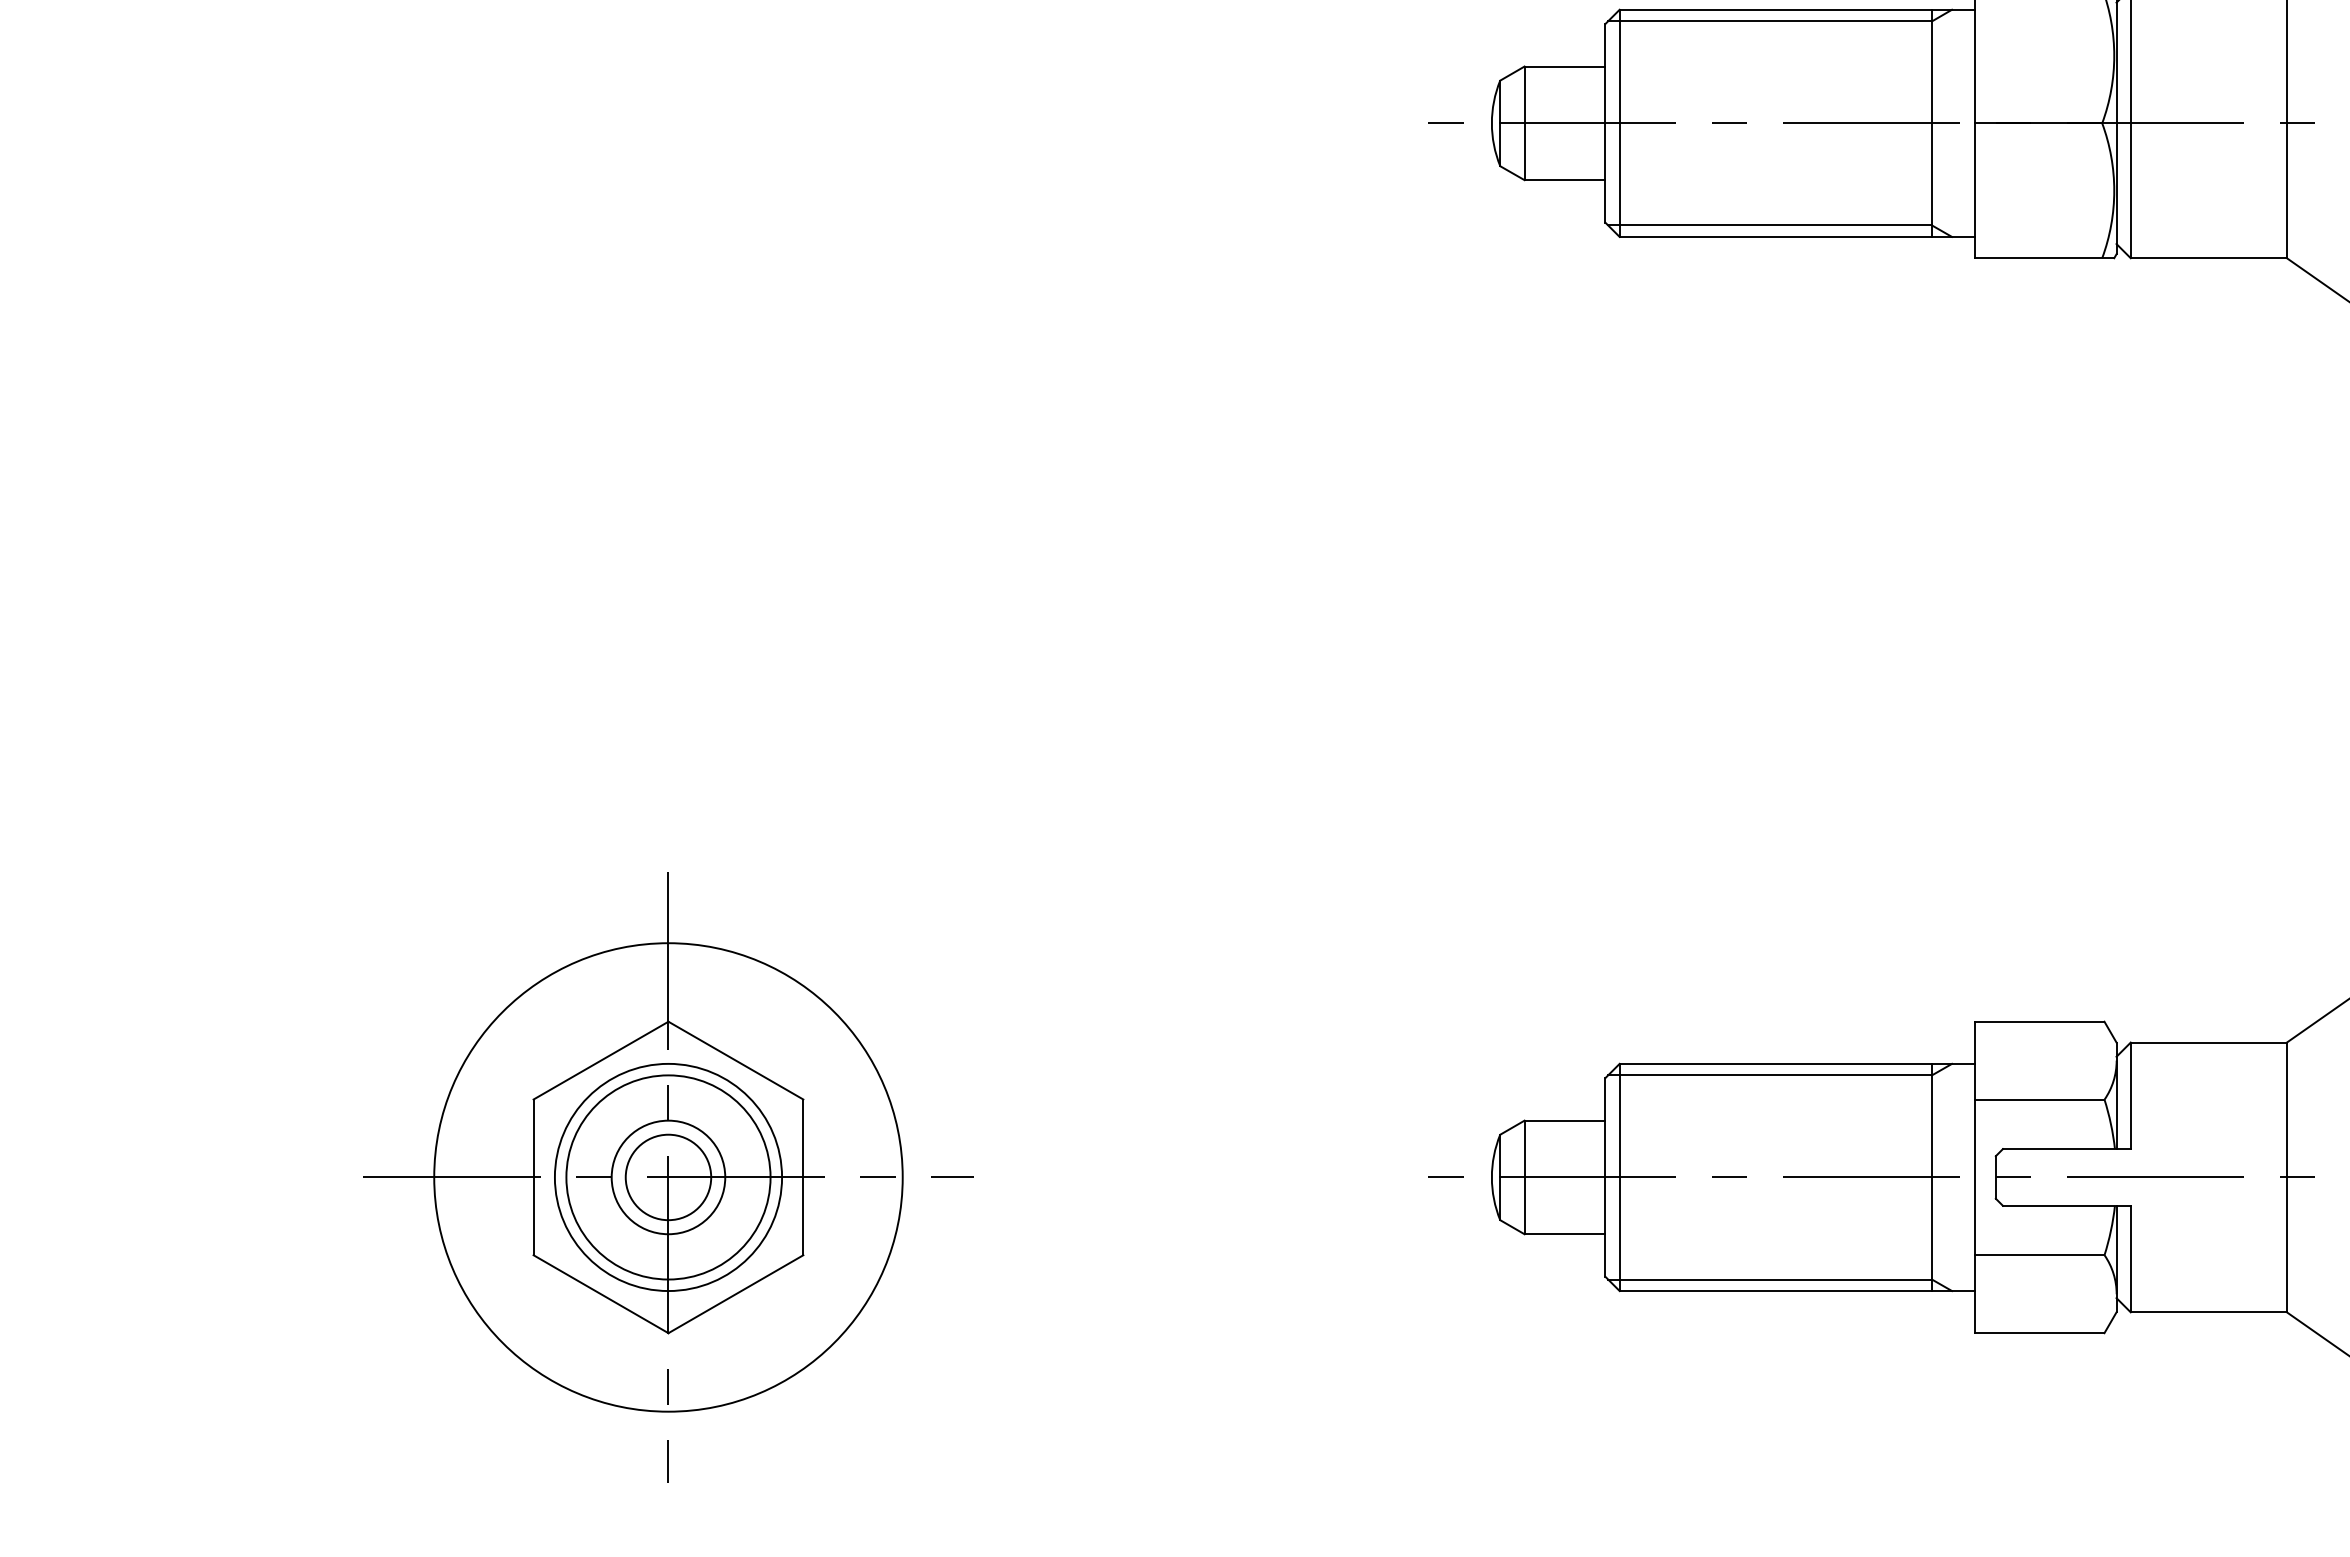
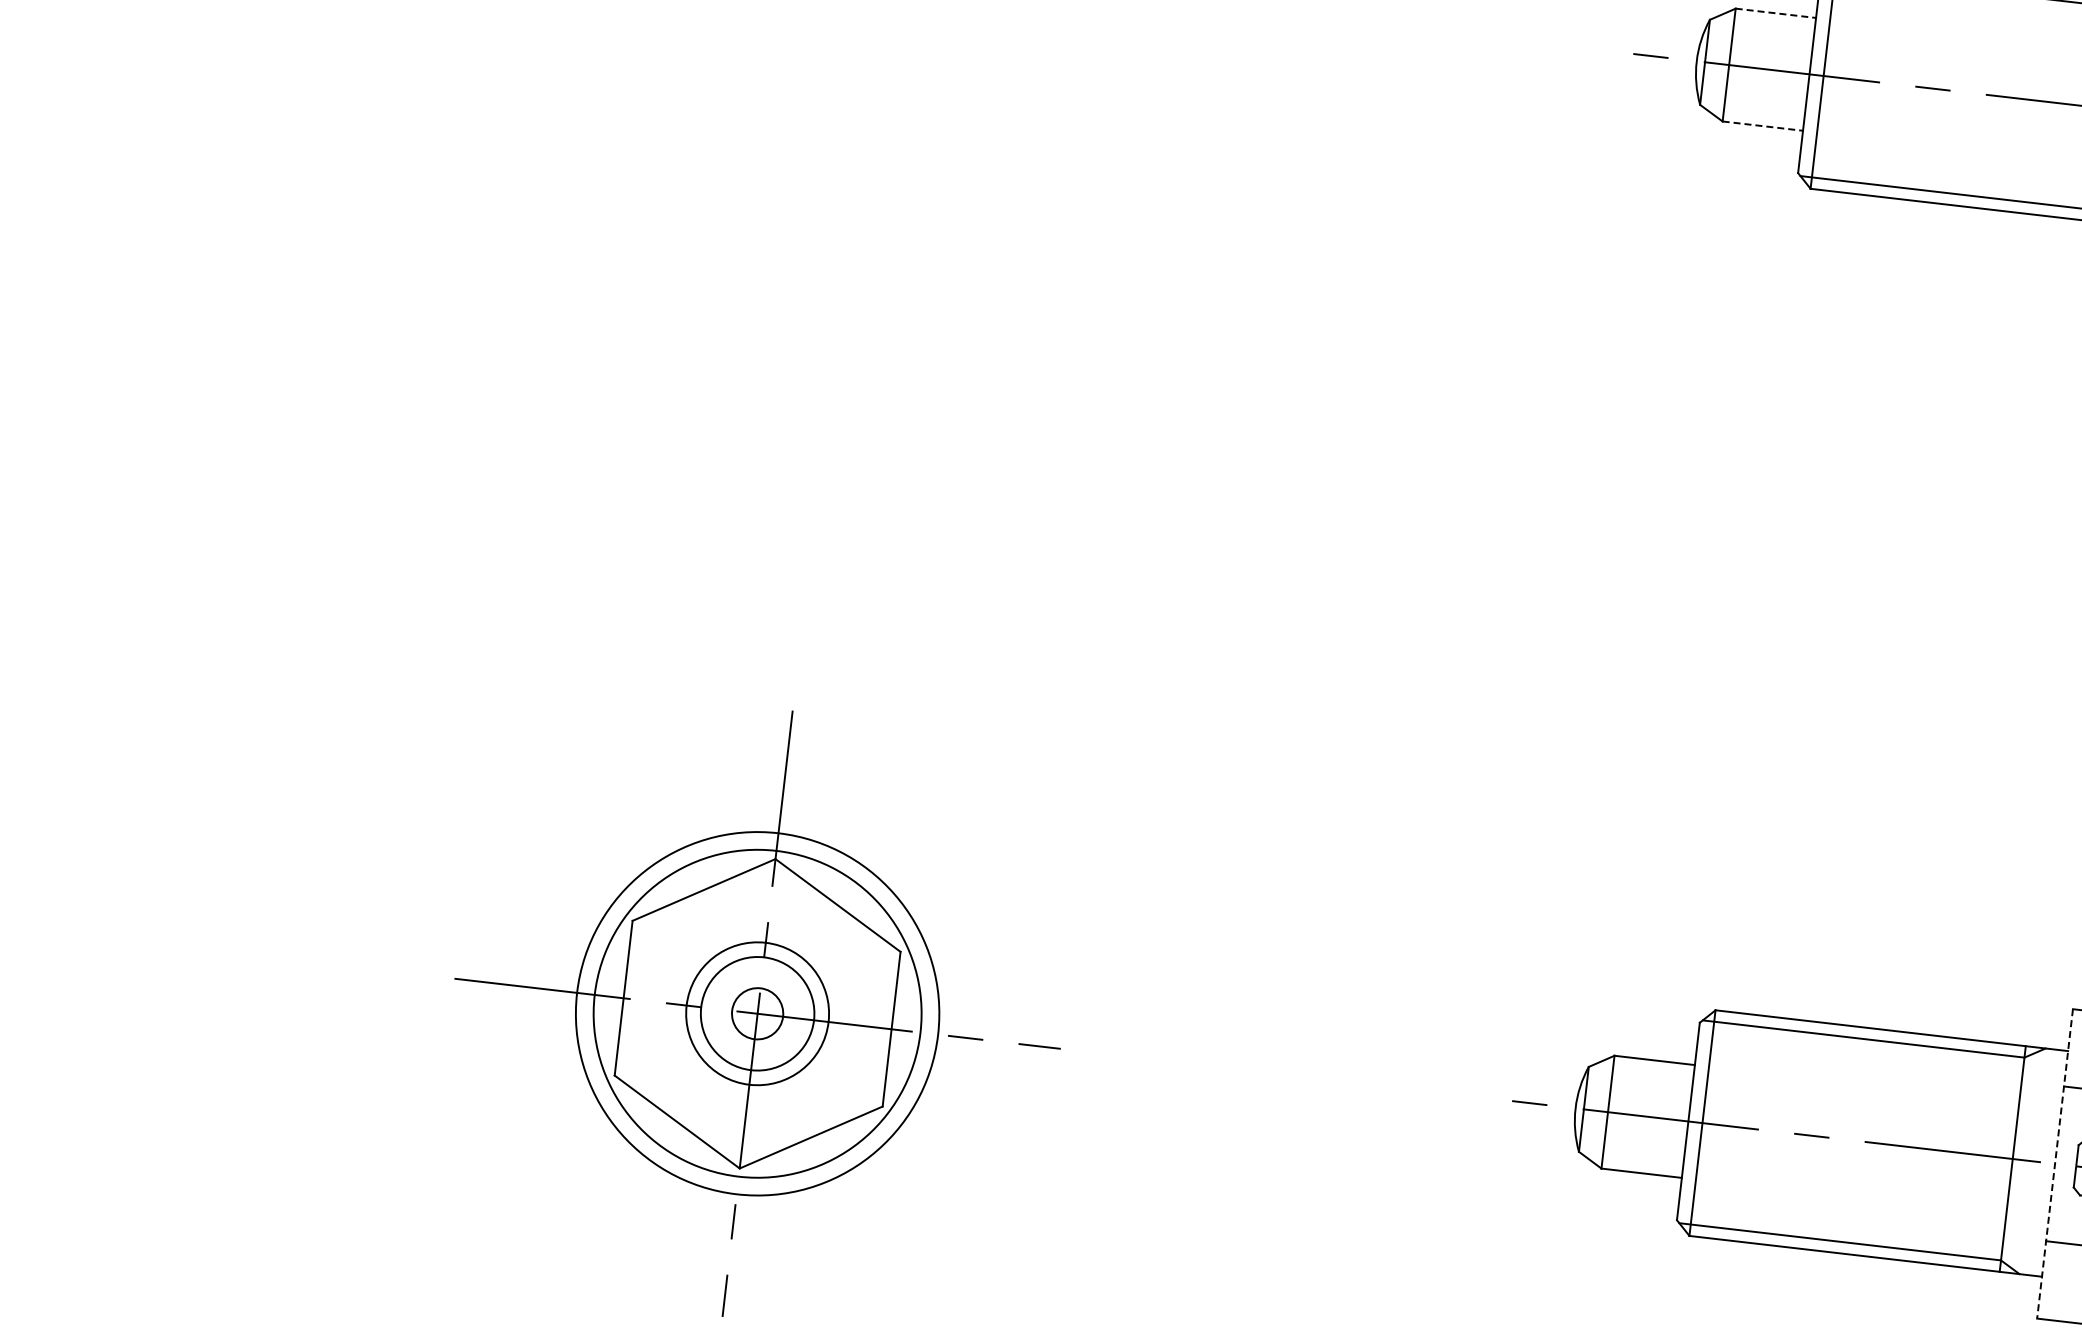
line: (1565, 66) -> (1776, 13), solid -> dashed
line: (1565, 180) -> (1763, 126), solid -> dashed
circle: (668, 1177) -> (757, 1013), size x0.6
circle: (668, 1177) -> (757, 1013), size x0.7
circle: (668, 1177) -> (757, 1013), size x0.7
circle: (668, 1177) -> (757, 1013), size x1.6
line: (1974, 1177) -> (2054, 1163), solid -> dashed

